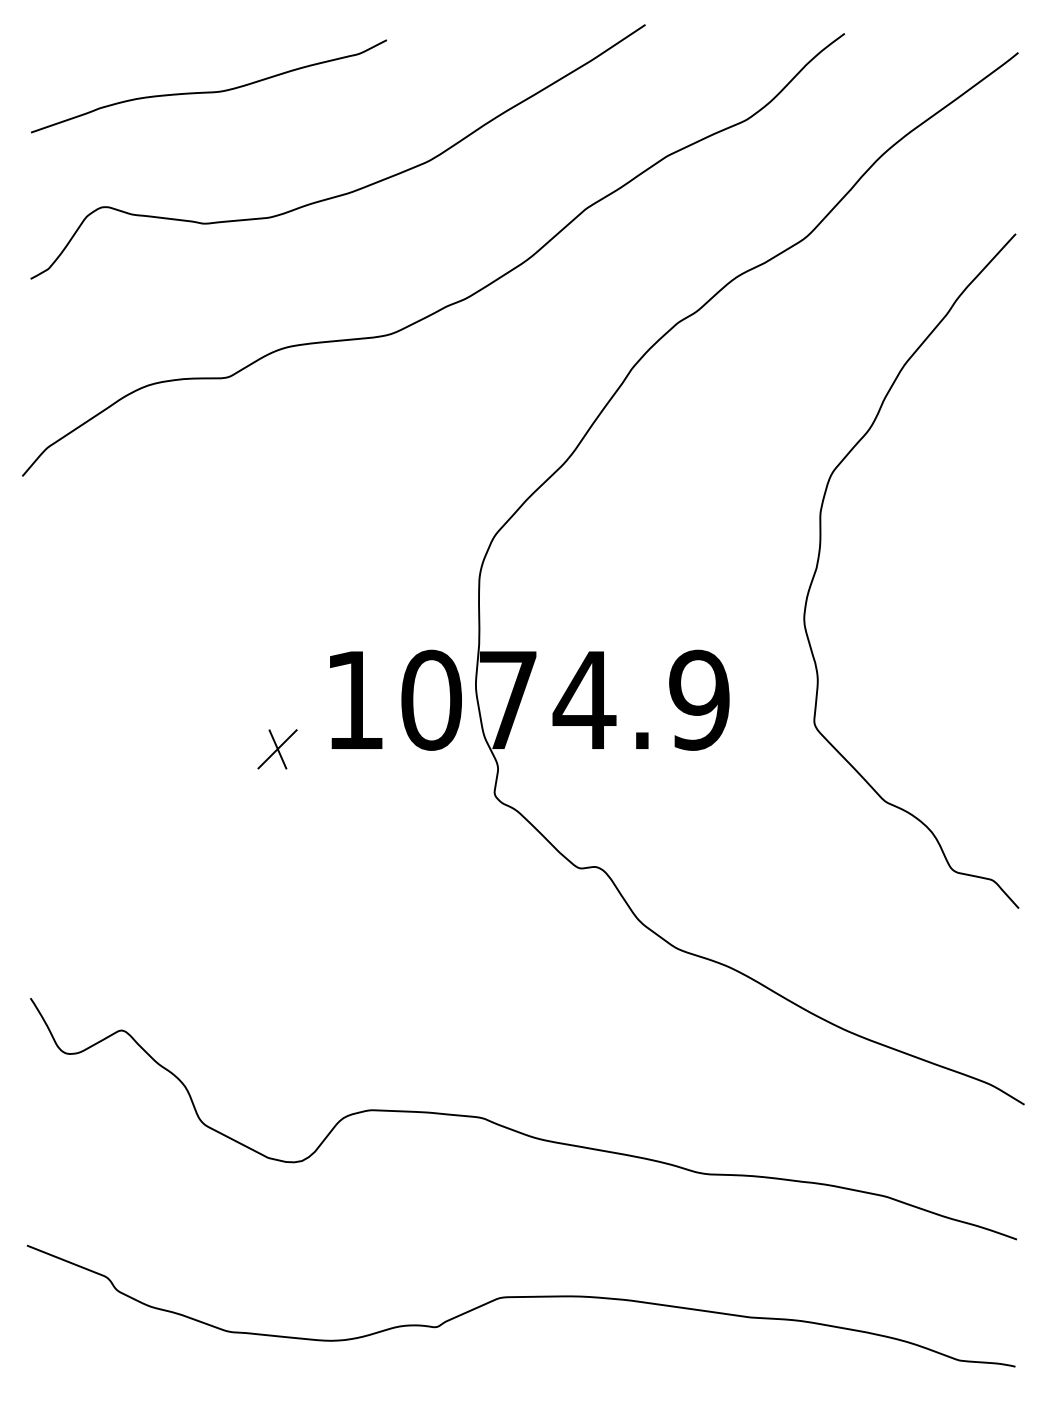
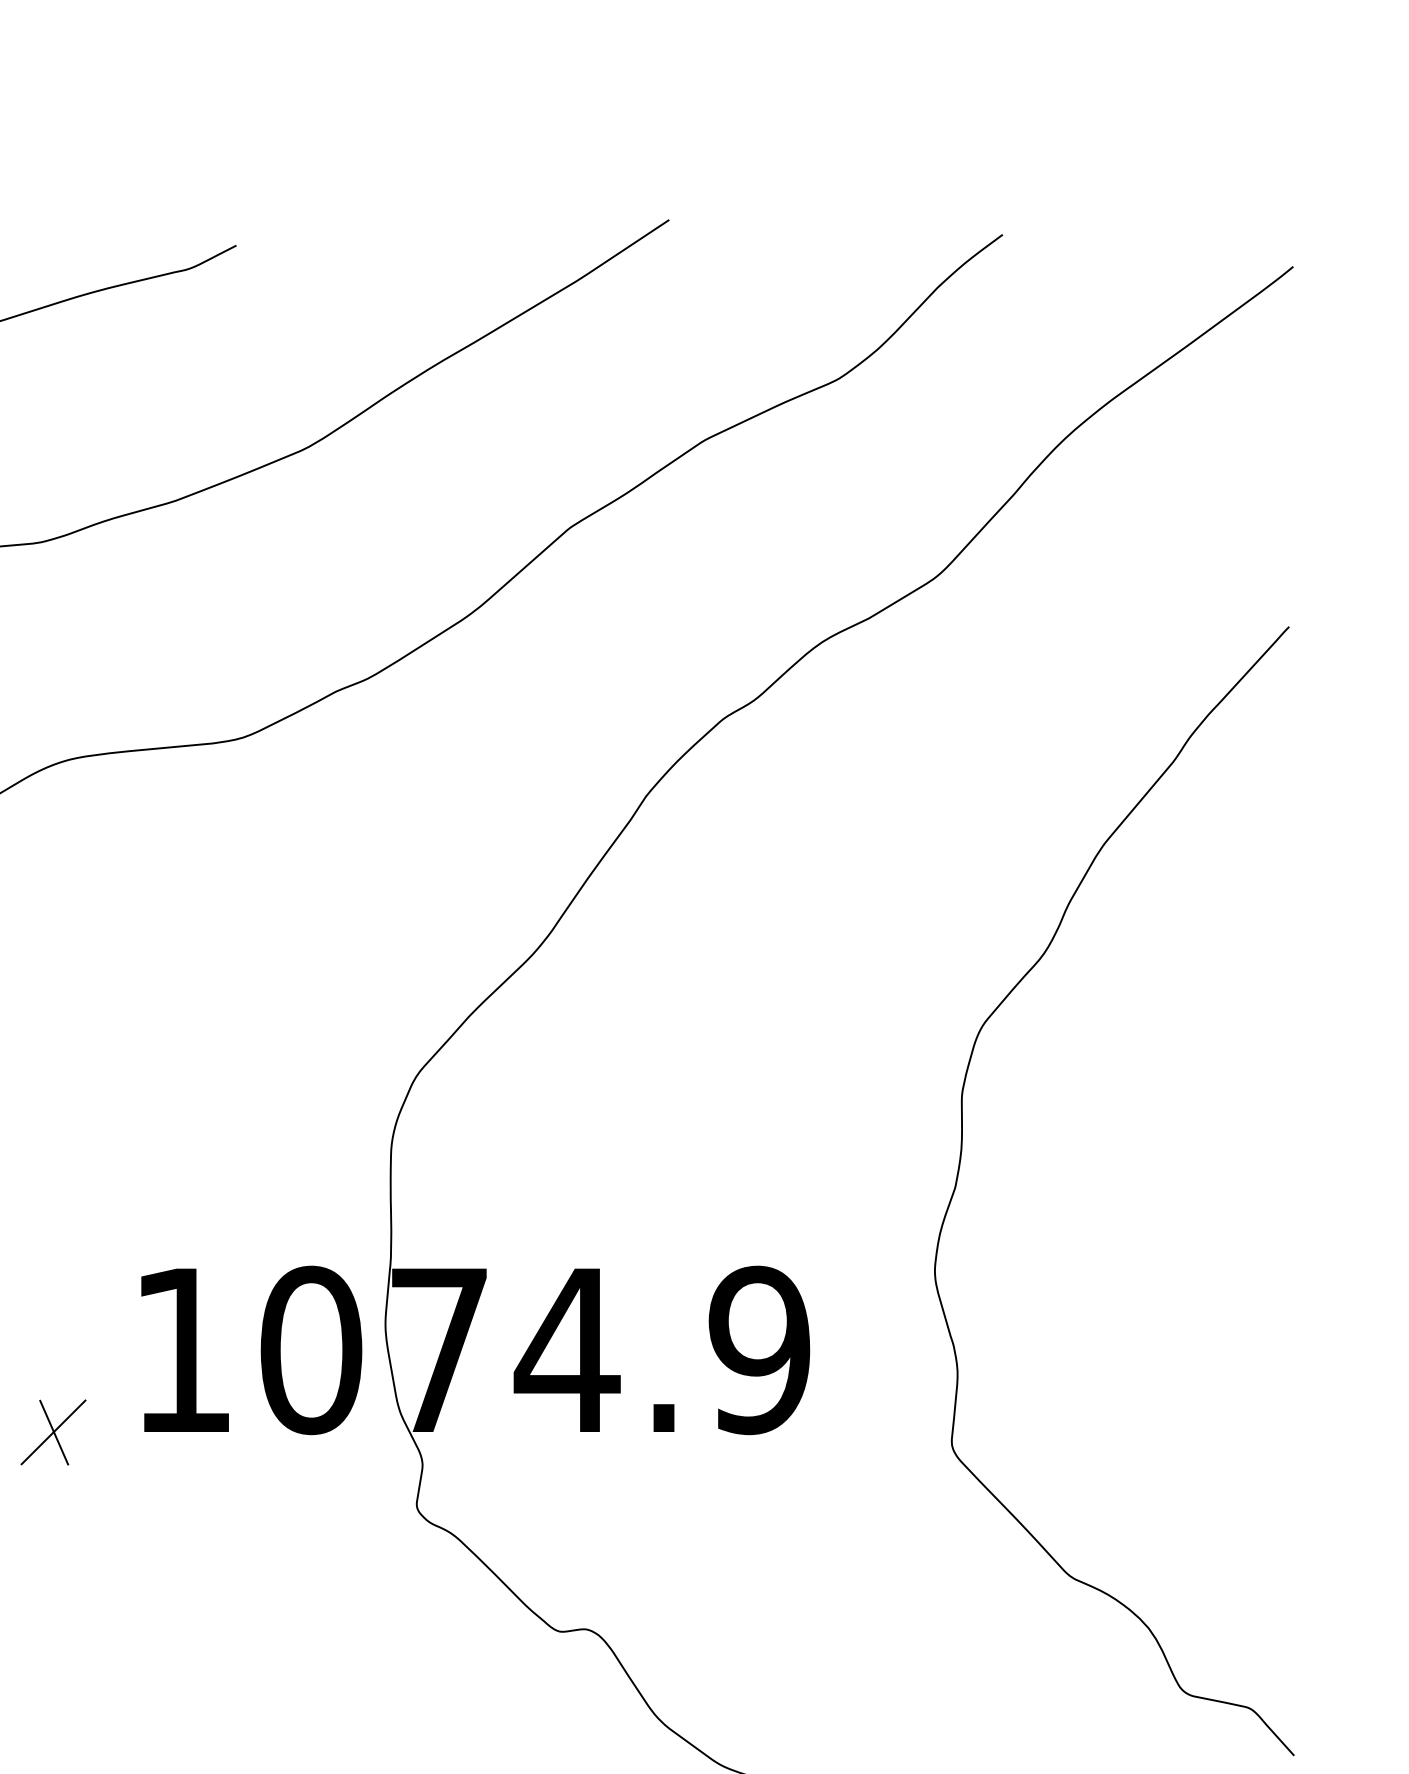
curve: (820, 553) -> (962, 1161), moved

